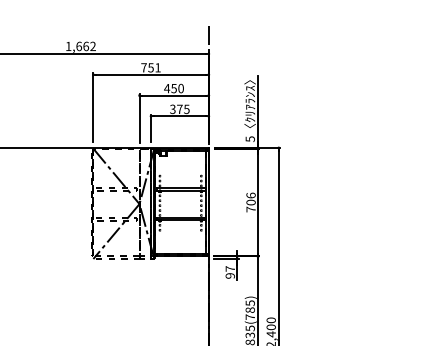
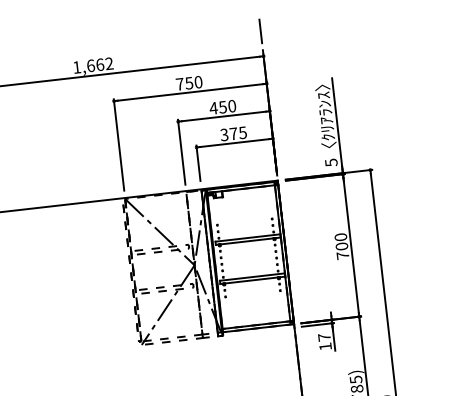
text: (157, 67) -> (197, 81), 751 -> 750
text: (250, 195) -> (340, 237), 706 -> 700
text: (229, 275) -> (324, 346), 97 -> 17

